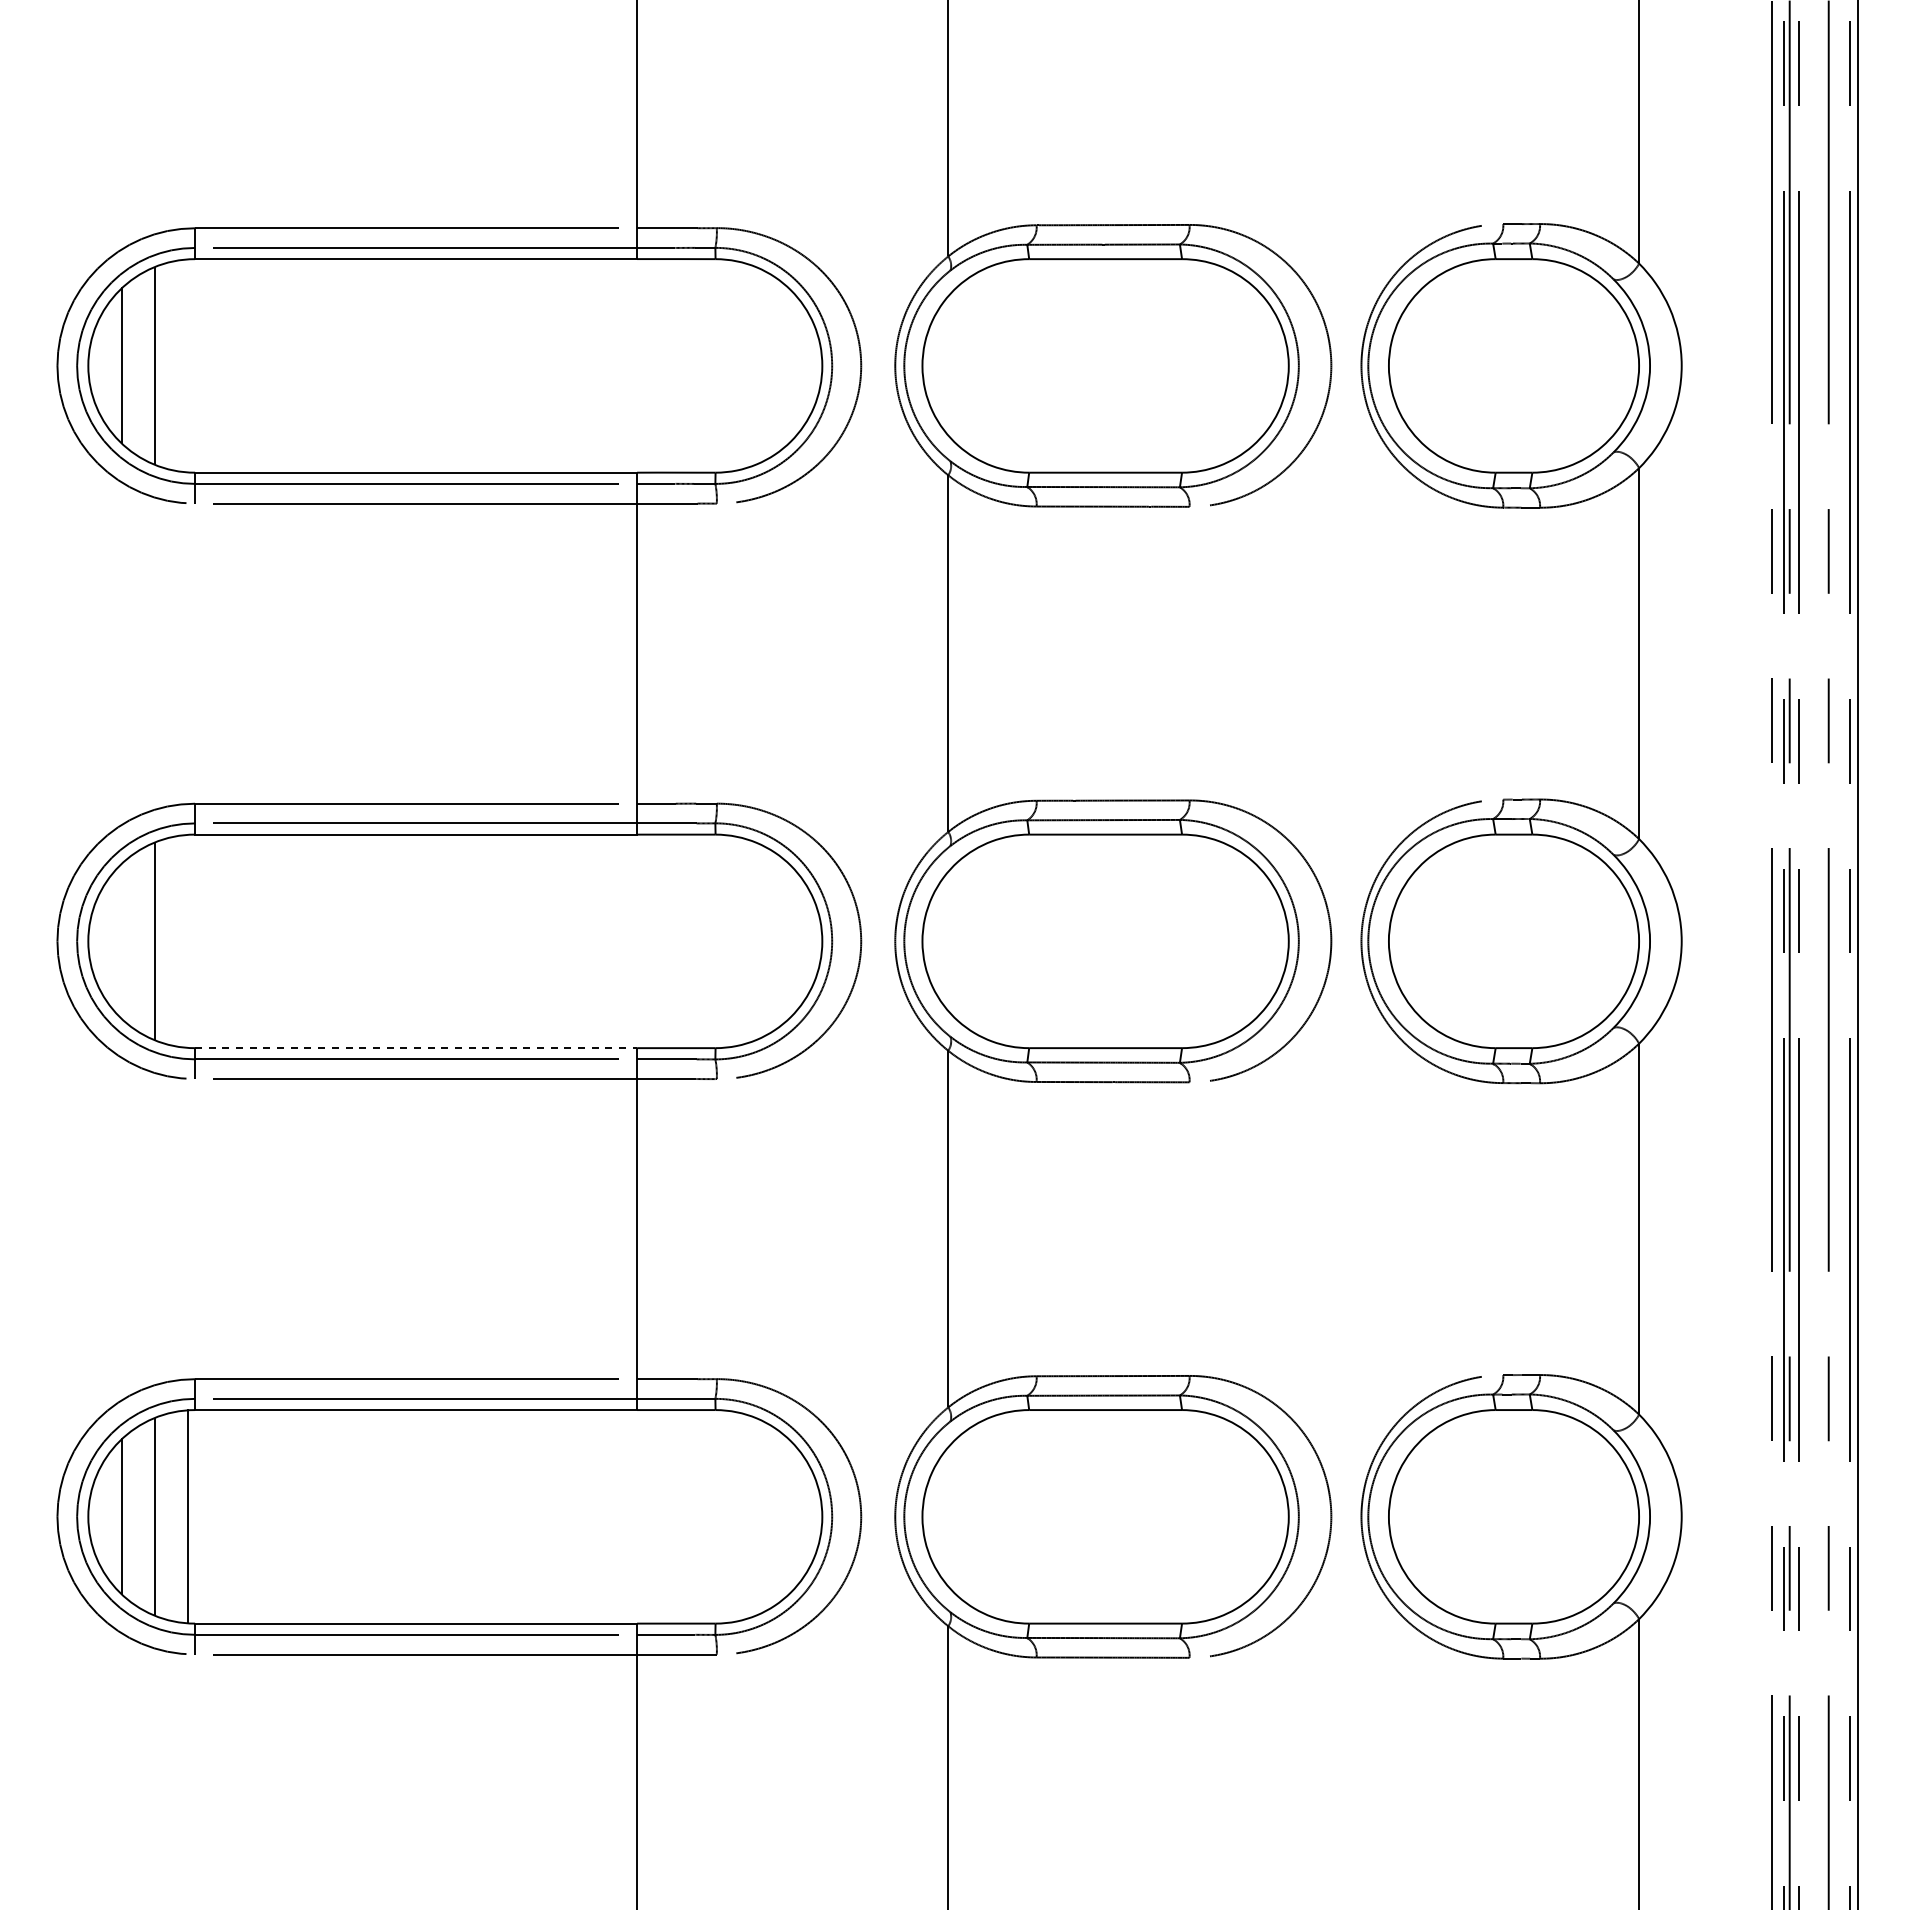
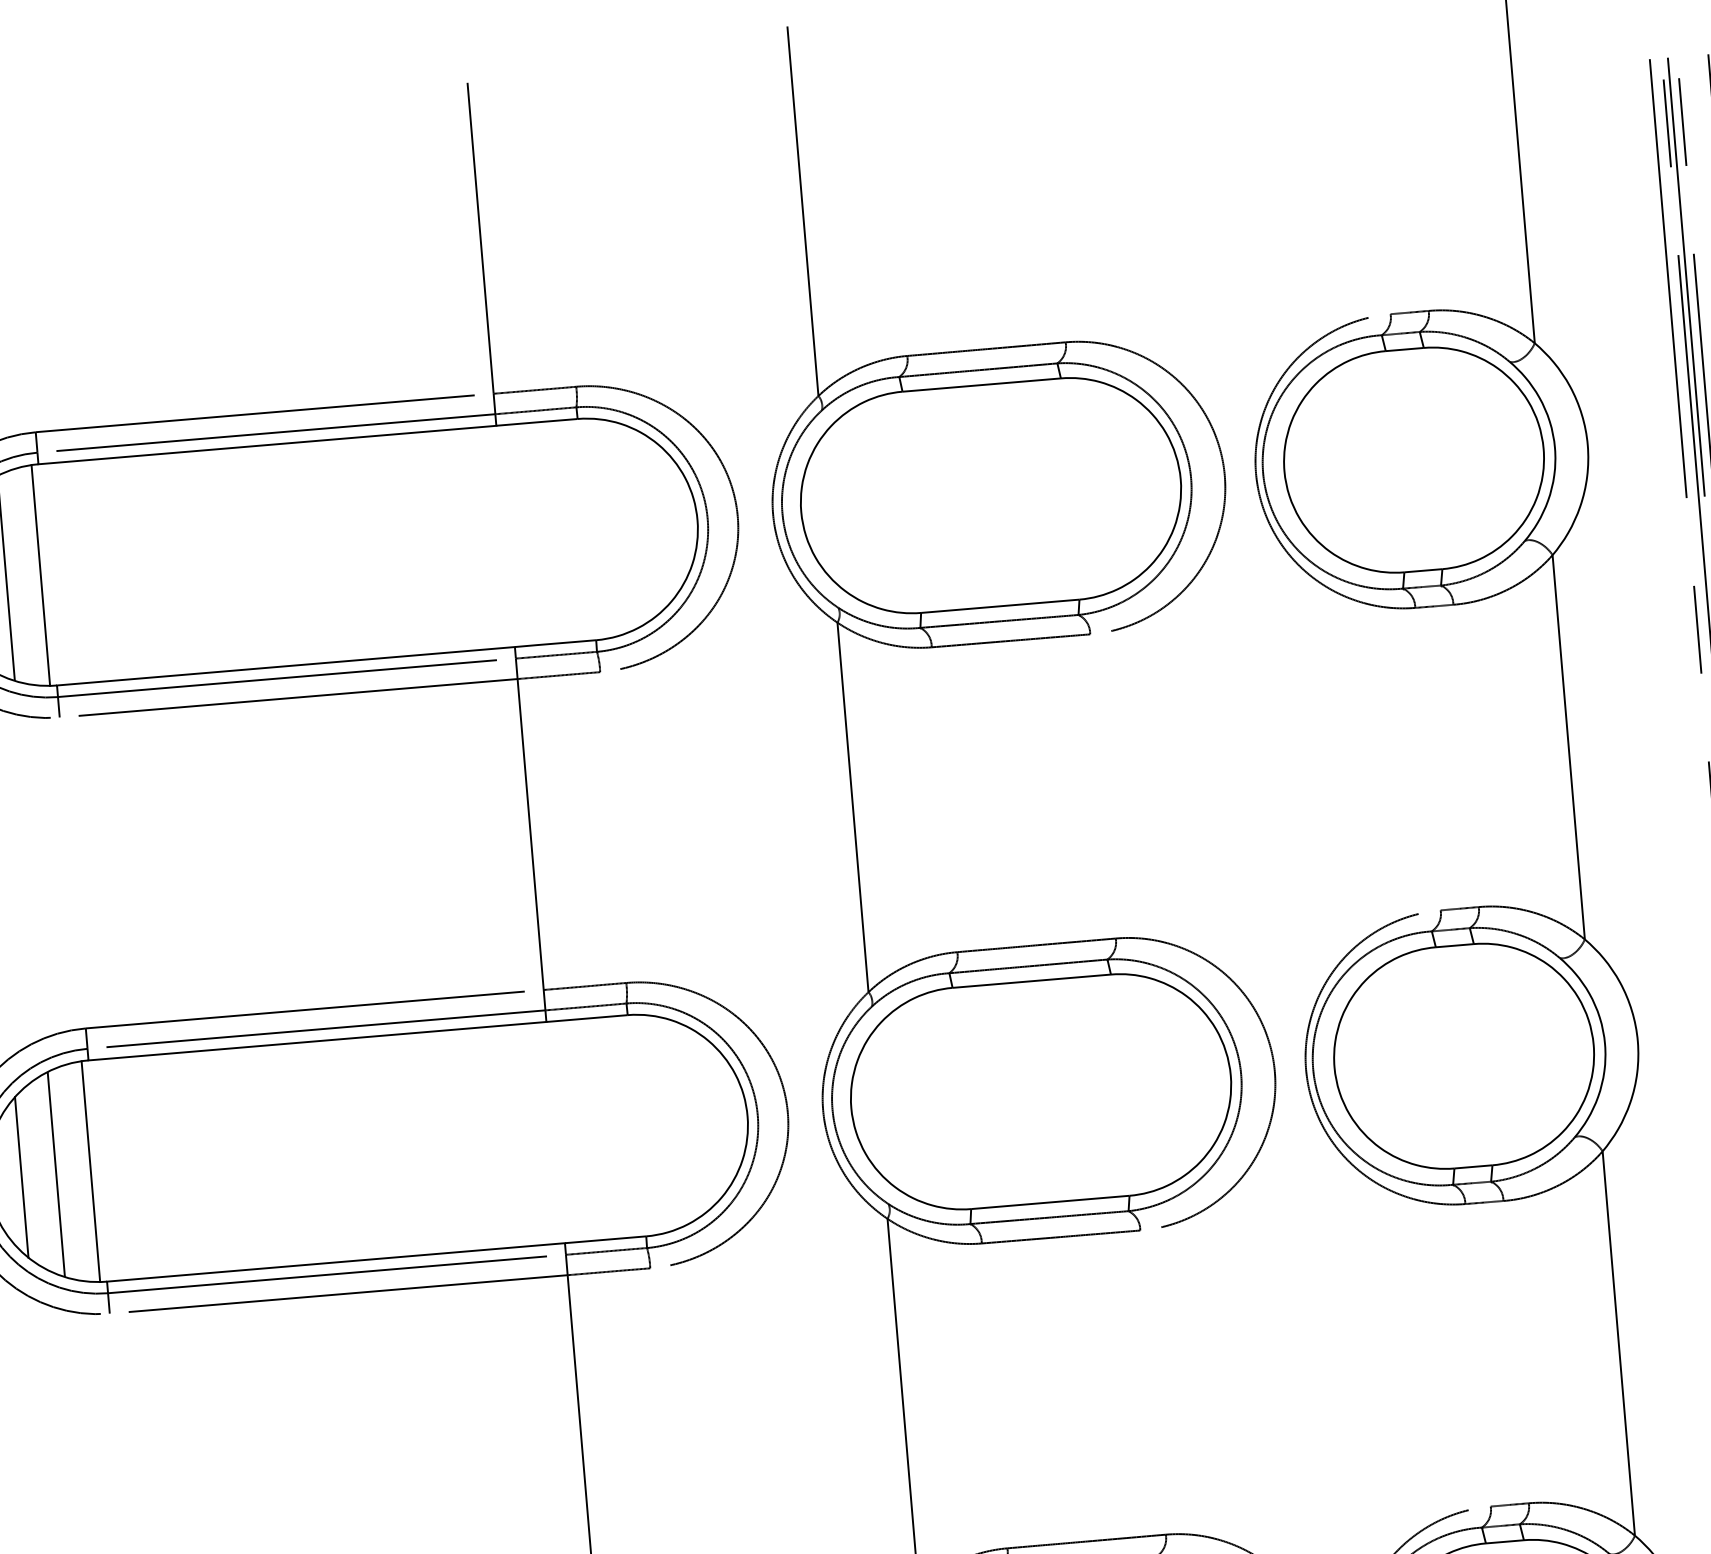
line: (188, 365) -> (40, 575), added
line: (121, 940) -> (21, 1176), added
line: (188, 940) -> (90, 1170), added
line: (416, 1048) -> (336, 1262), dashed -> solid

